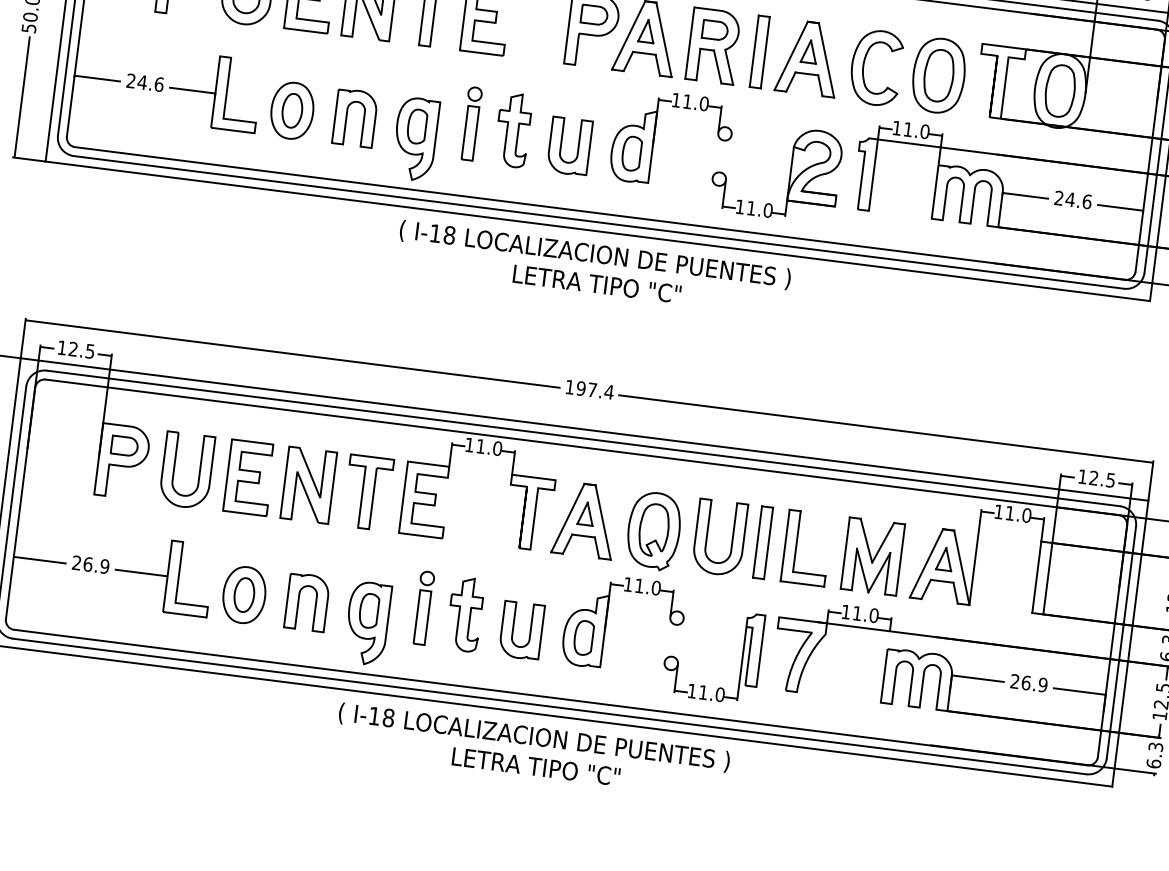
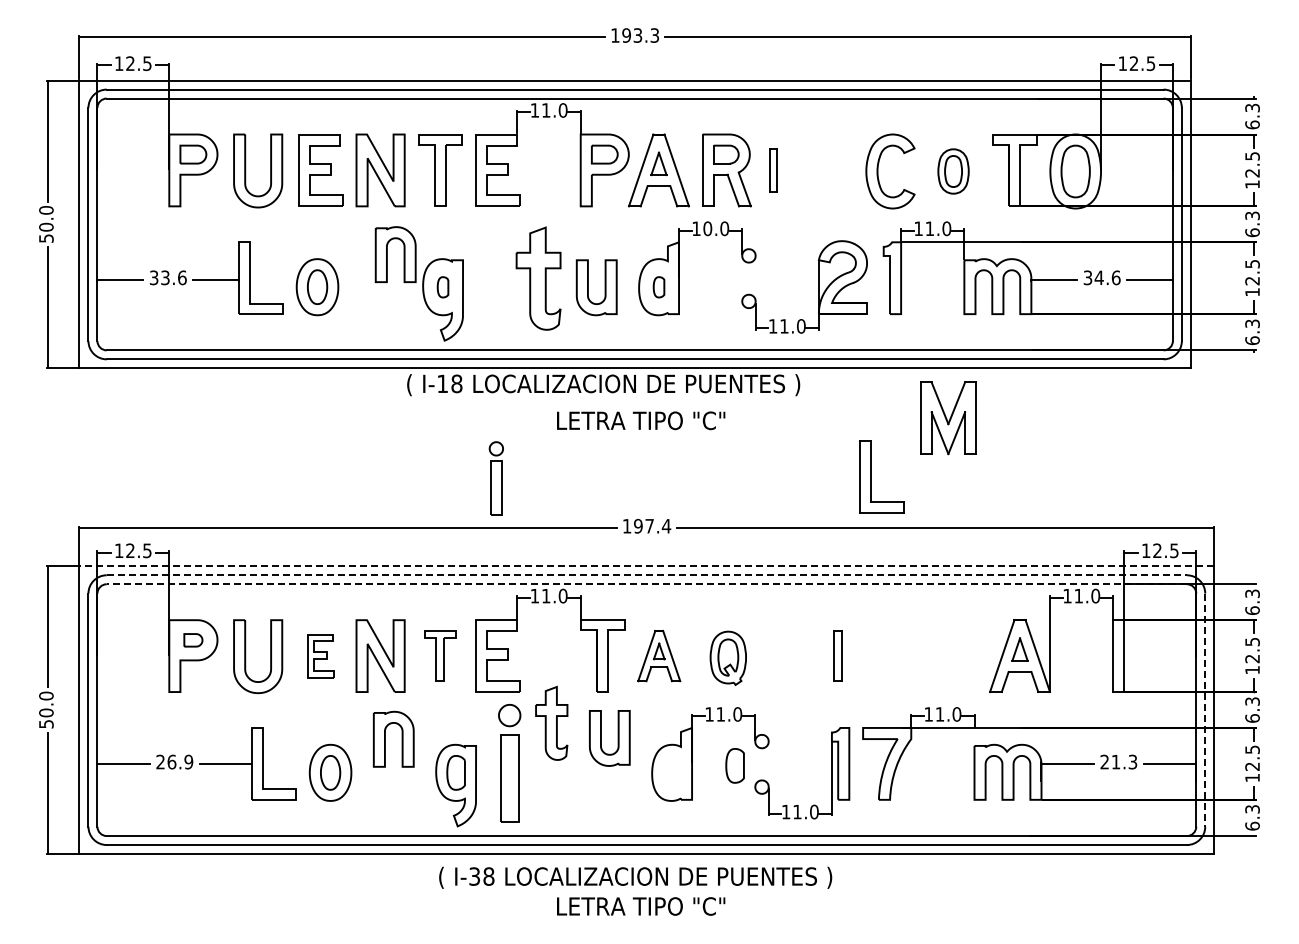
part: (760, 52) -> (773, 170), size x0.6
part: (808, 58) -> (822, 170), removed
part: (938, 75) -> (953, 171), size x0.6
text: (137, 81) -> (160, 277), 24.6 -> 33.6
text: (687, 101) -> (707, 228), 11.0 -> 10.0
part: (347, 117) -> (387, 254), moved
part: (470, 123) -> (495, 478), moved
part: (416, 126) -> (442, 287), size x0.6
part: (513, 129) -> (538, 278), size x1.4
part: (631, 153) -> (658, 287), size x0.6
text: (1058, 197) -> (1087, 277), 24.6 -> 34.6
text: (595, 255) -> (603, 385), moved
line: (584, 429) -> (646, 566), solid -> dashed
line: (584, 438) -> (647, 575), solid -> dashed
part: (124, 446) -> (193, 640), size x0.7
line: (581, 447) -> (646, 584), solid -> dashed
part: (249, 477) -> (320, 655), size x0.6
part: (368, 492) -> (440, 655), size x0.7
part: (585, 519) -> (659, 655), size x0.7
part: (654, 531) -> (728, 658), size x0.7
part: (708, 536) -> (782, 656), removed
part: (762, 542) -> (837, 655), size x0.7
part: (796, 546) -> (871, 476), moved
part: (873, 557) -> (948, 418), moved
part: (299, 600) -> (385, 738), moved
part: (423, 608) -> (509, 763), size x1.6
part: (465, 613) -> (551, 722), moved
part: (513, 629) -> (601, 738), moved
part: (583, 637) -> (734, 765), moved
line: (1121, 642) -> (1205, 710), solid -> dashed
text: (1034, 683) -> (1124, 761), 26.9 -> 21.3
text: (374, 716) -> (474, 876), I-18 -> I-38

